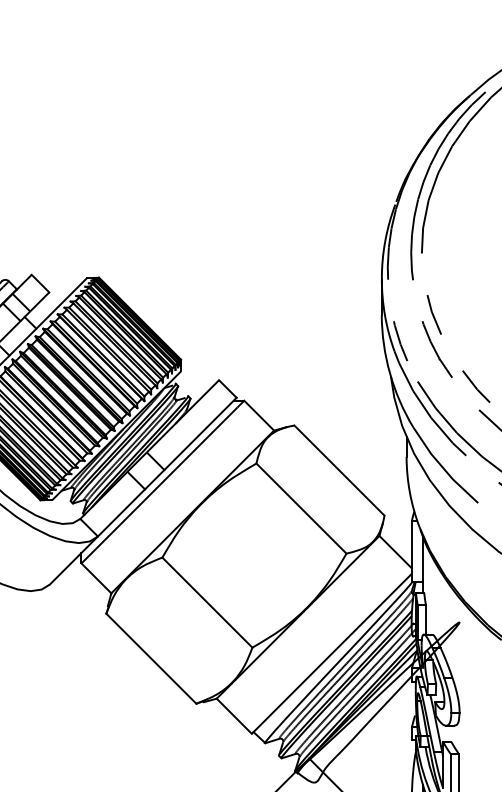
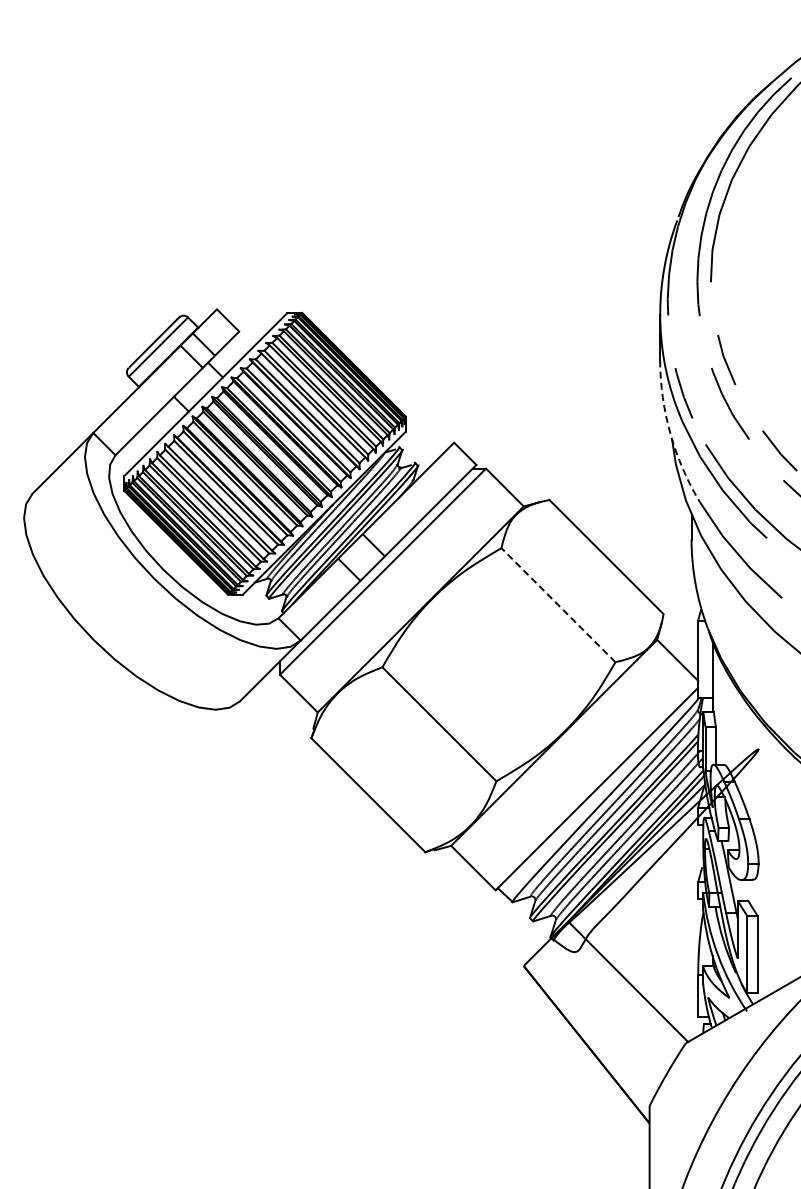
arc: (389, 373) -> (670, 434), solid -> dashed
line: (301, 508) -> (558, 605), solid -> dashed

